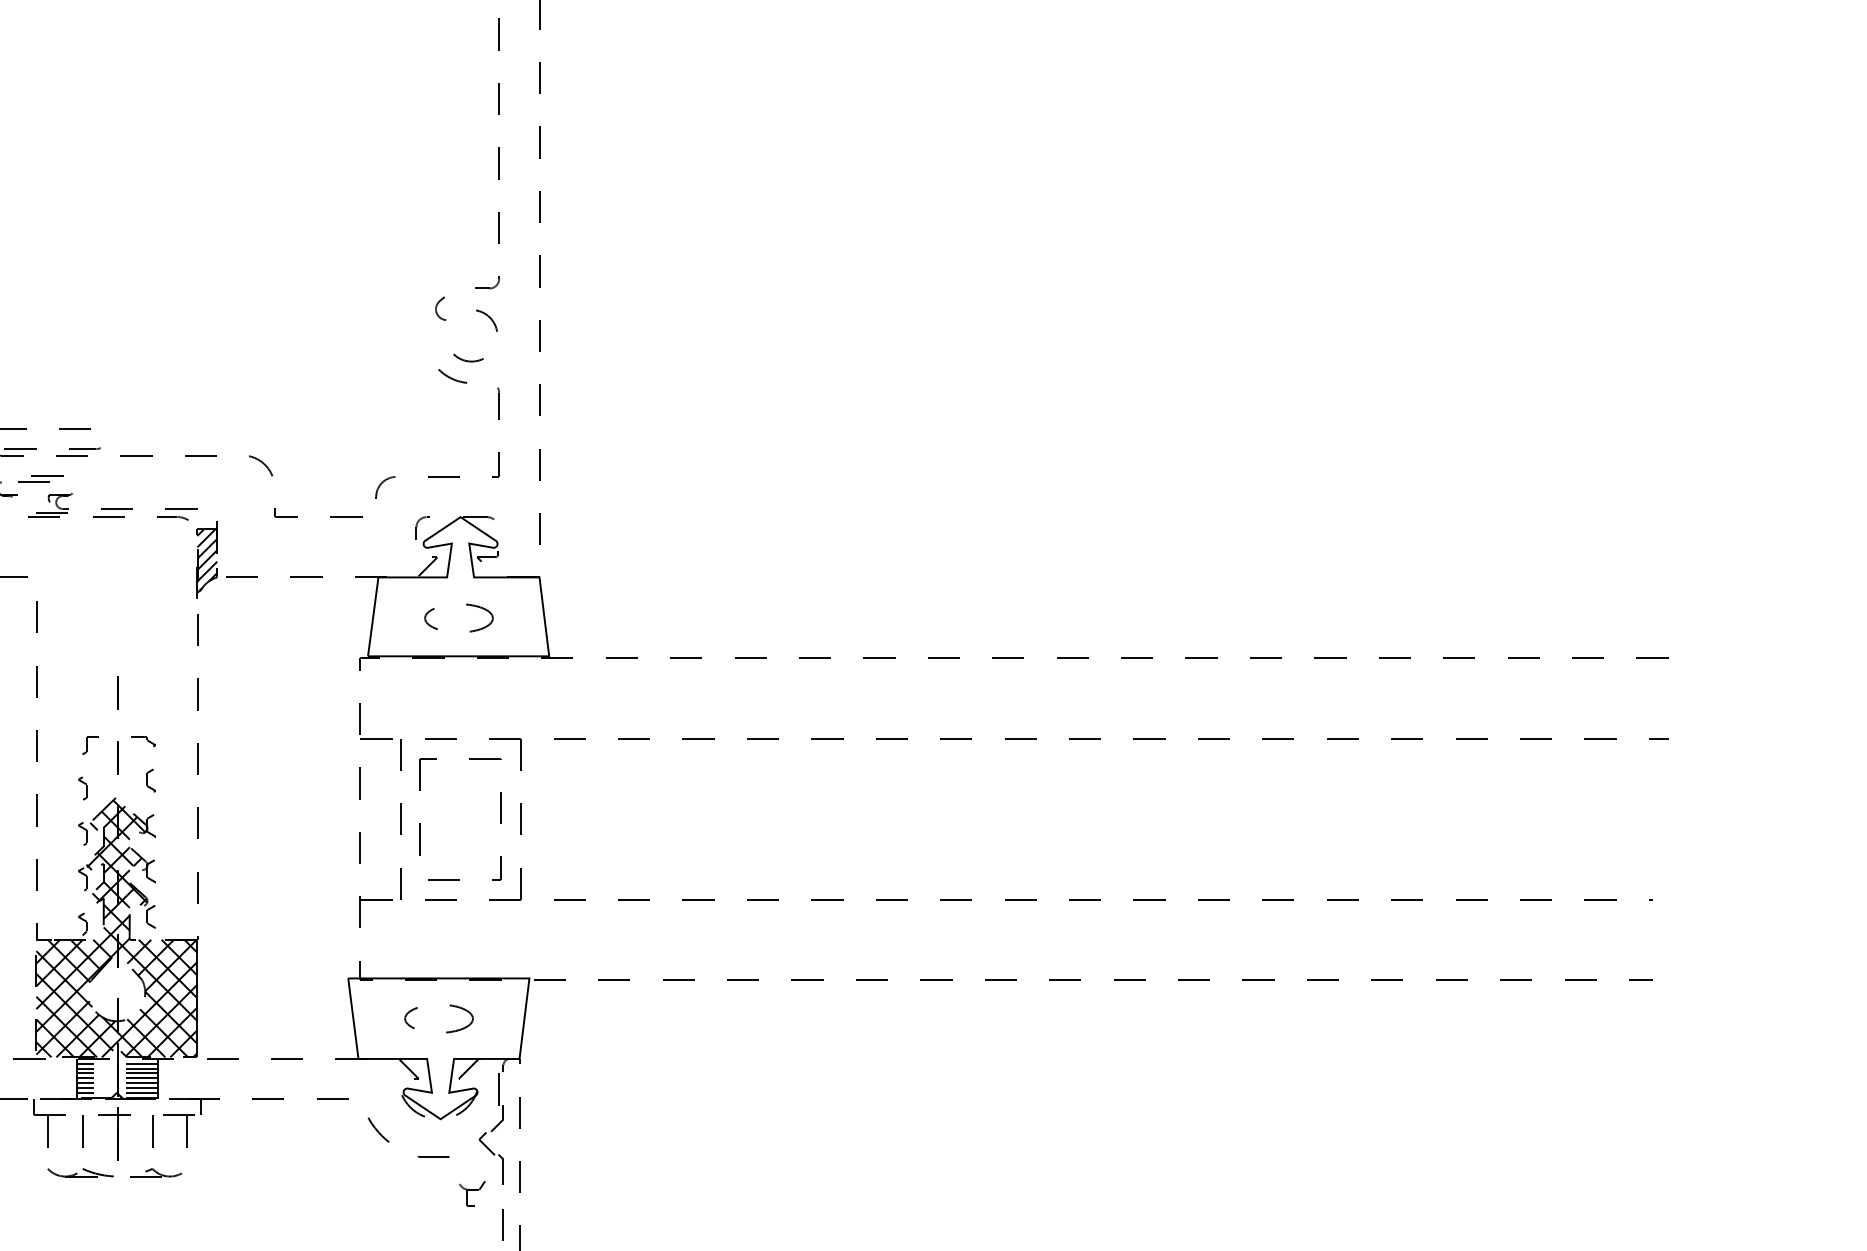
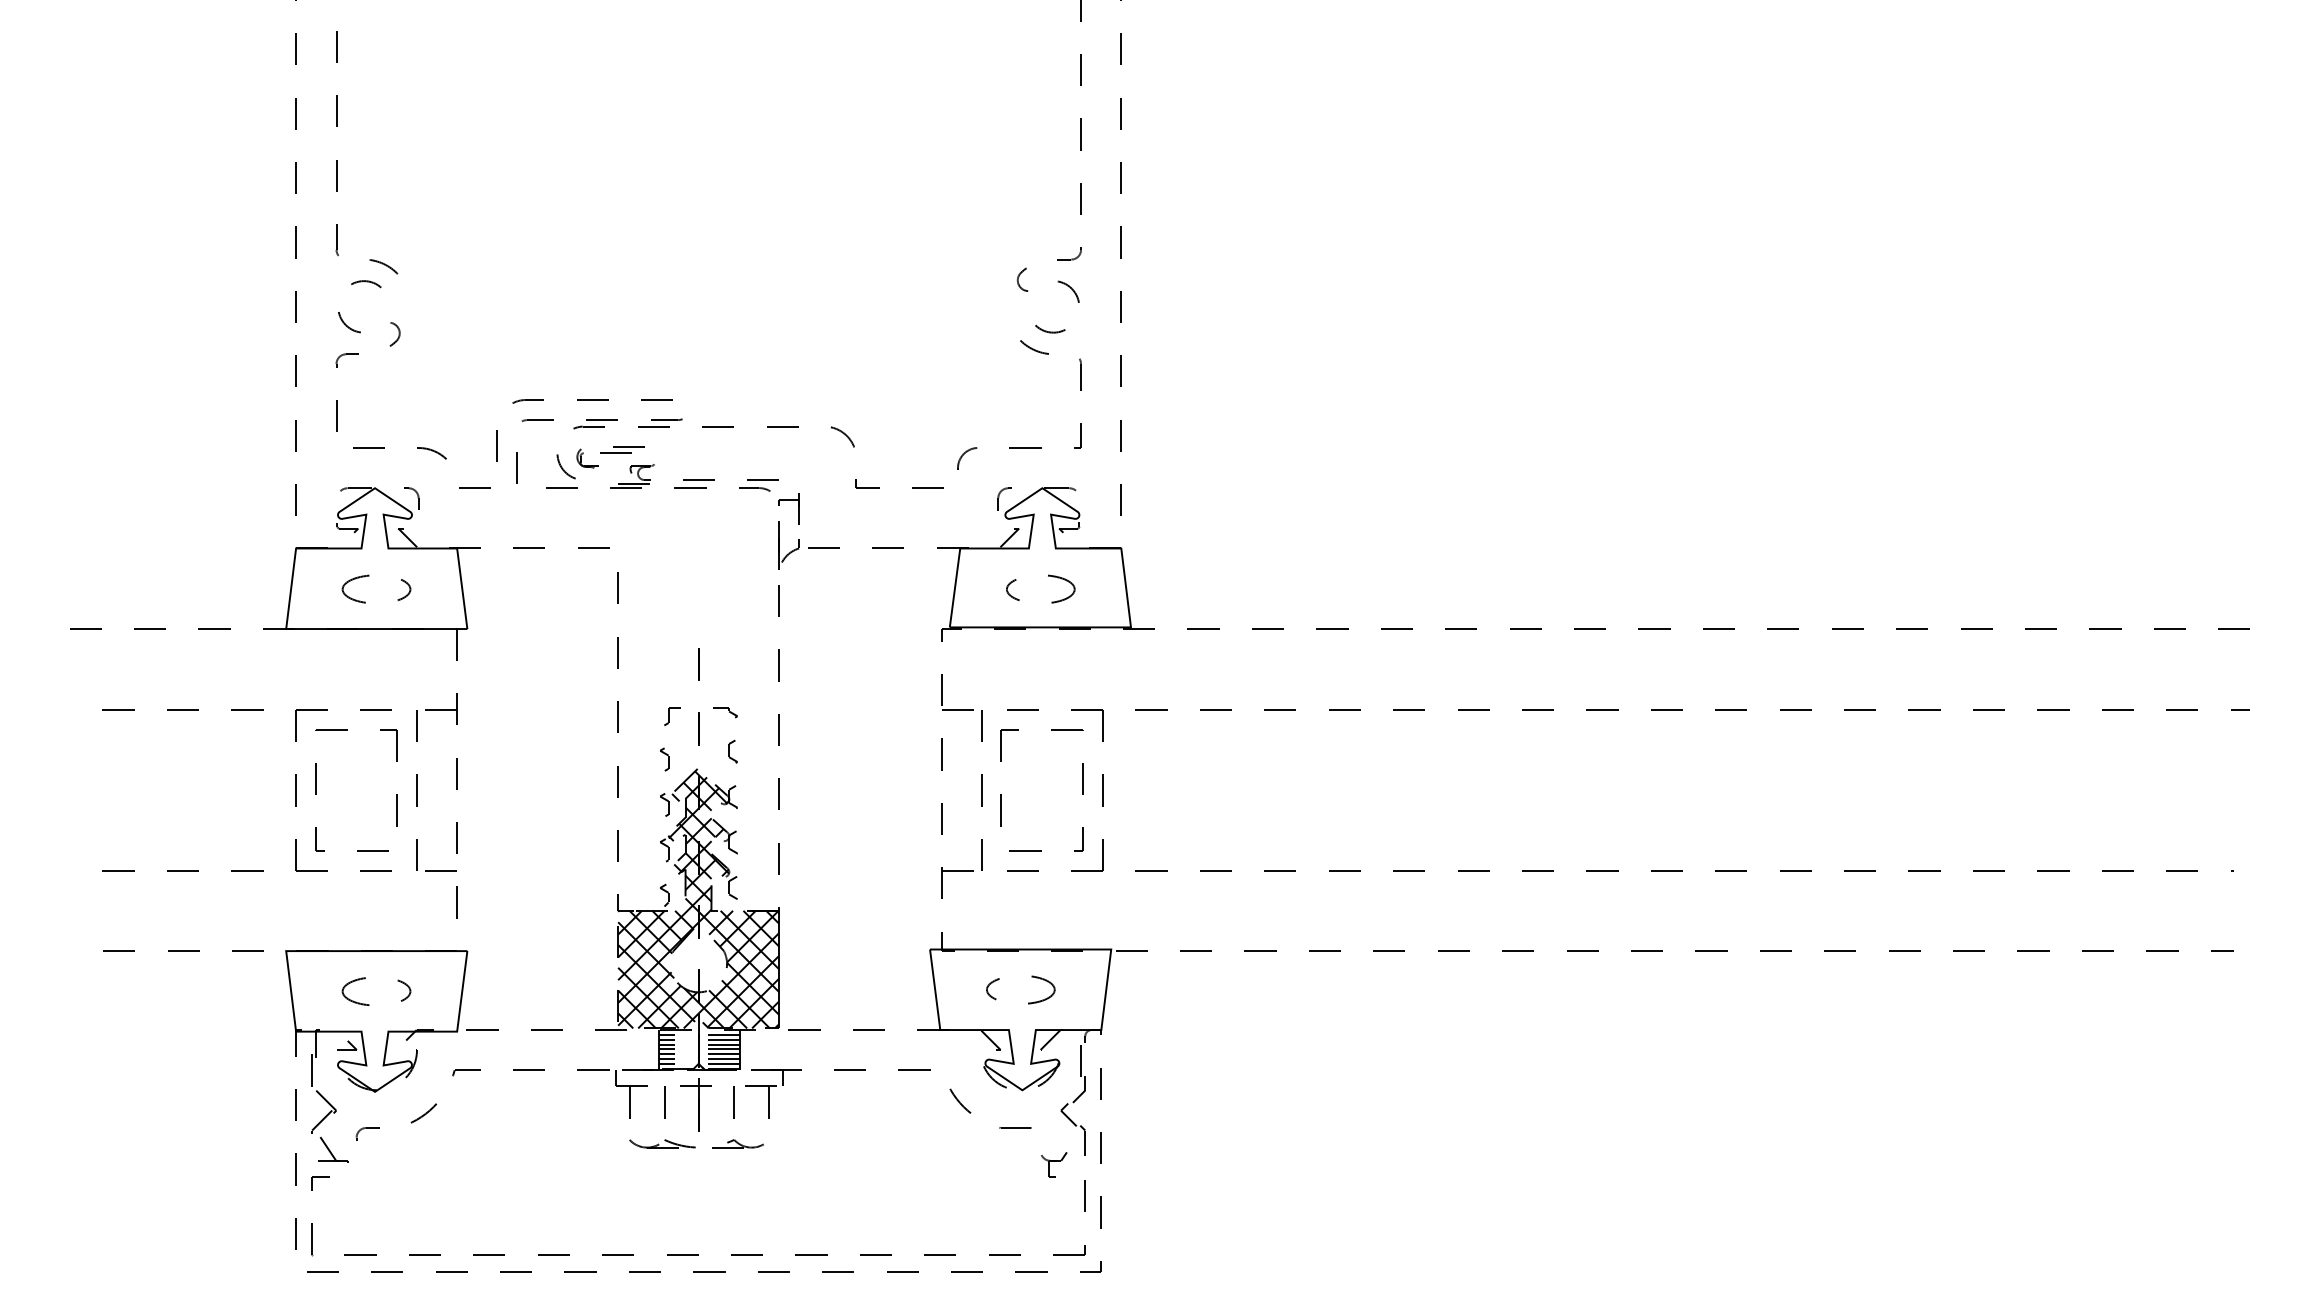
hatch: (207, 560) -> (789, 531), removed

